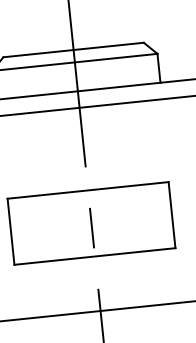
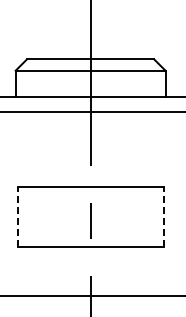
line: (171, 214) -> (163, 216), solid -> dashed
line: (10, 231) -> (17, 216), solid -> dashed

